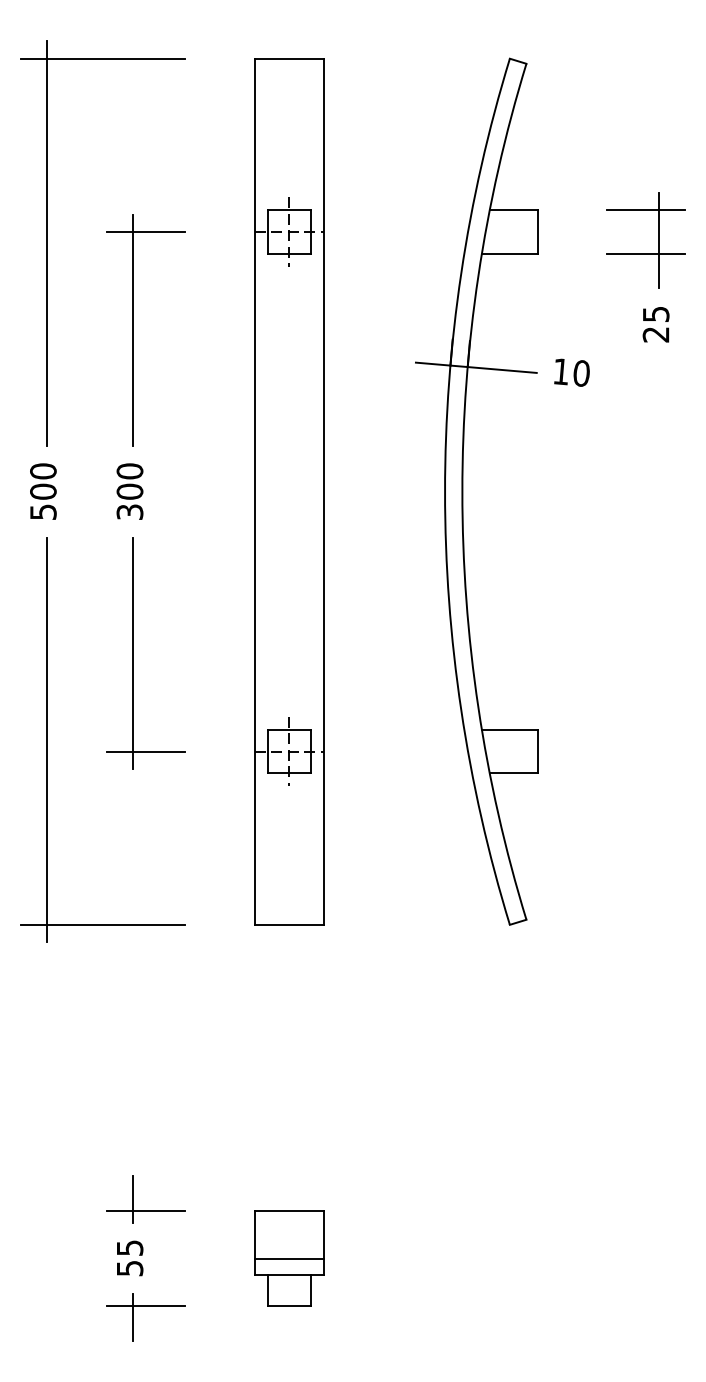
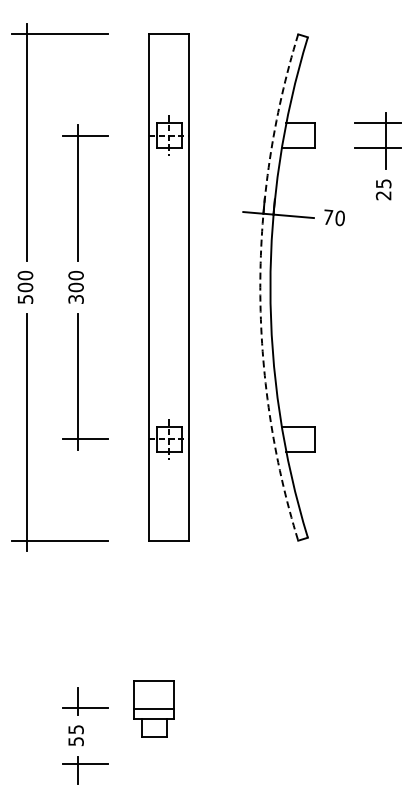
text: (561, 371) -> (328, 217), 10 -> 70
arc: (445, 491) -> (260, 287), solid -> dashed
part: (288, 1258) -> (153, 708), moved

